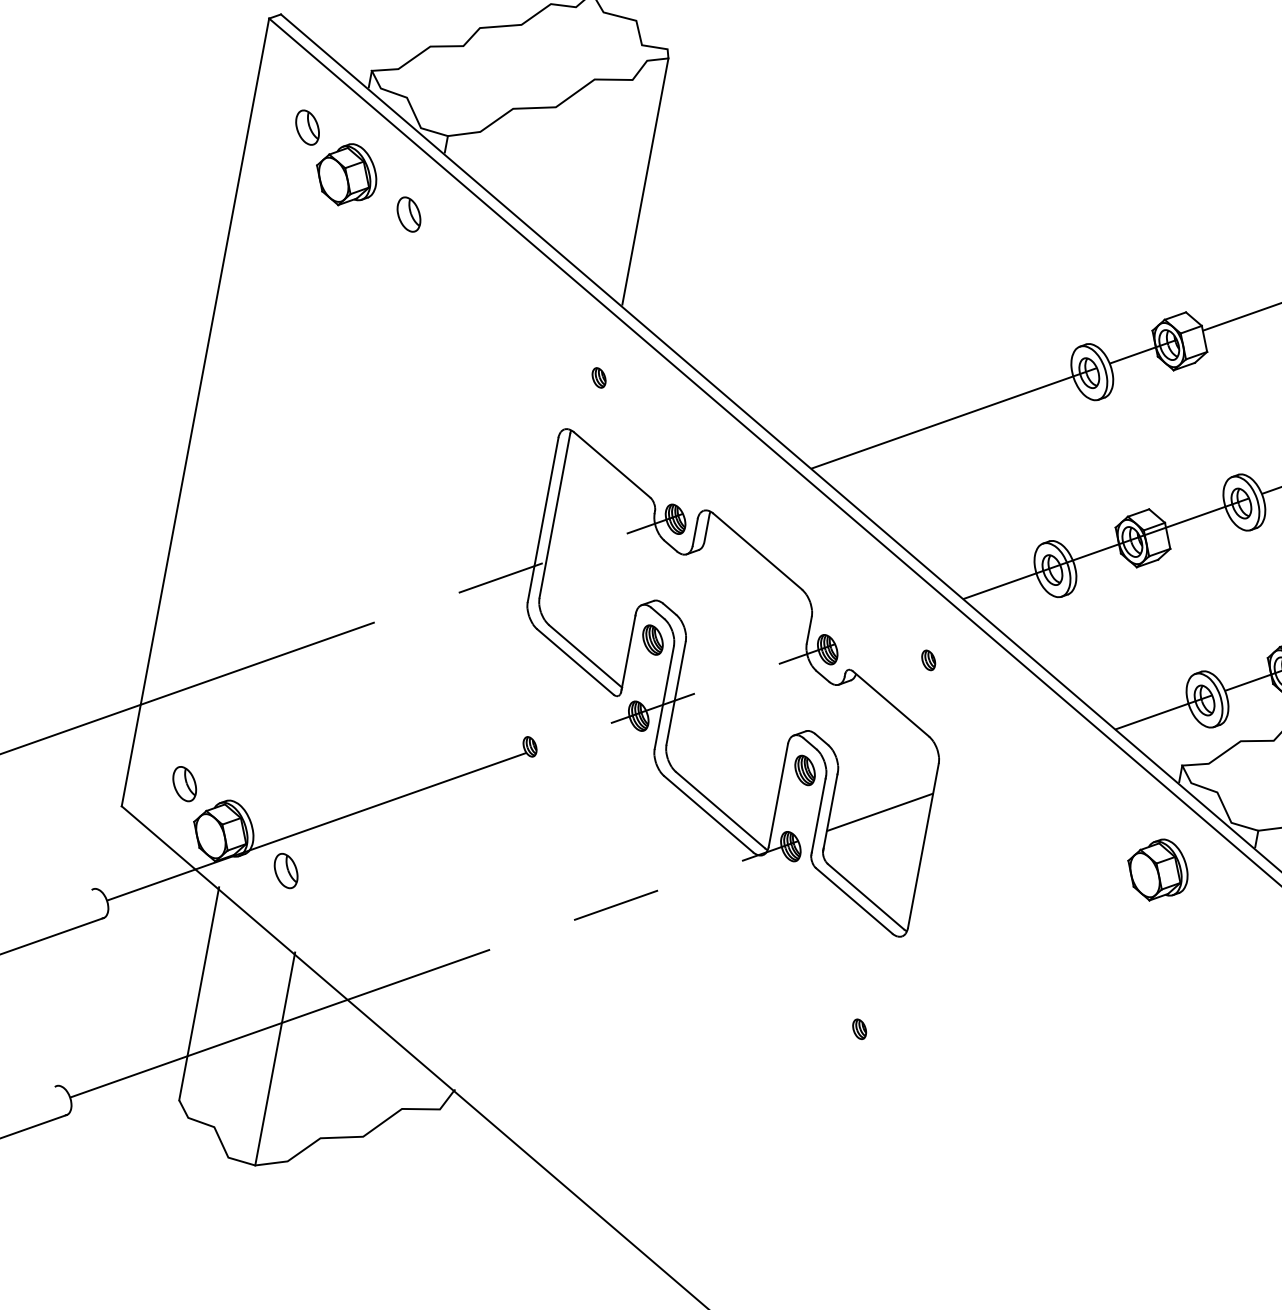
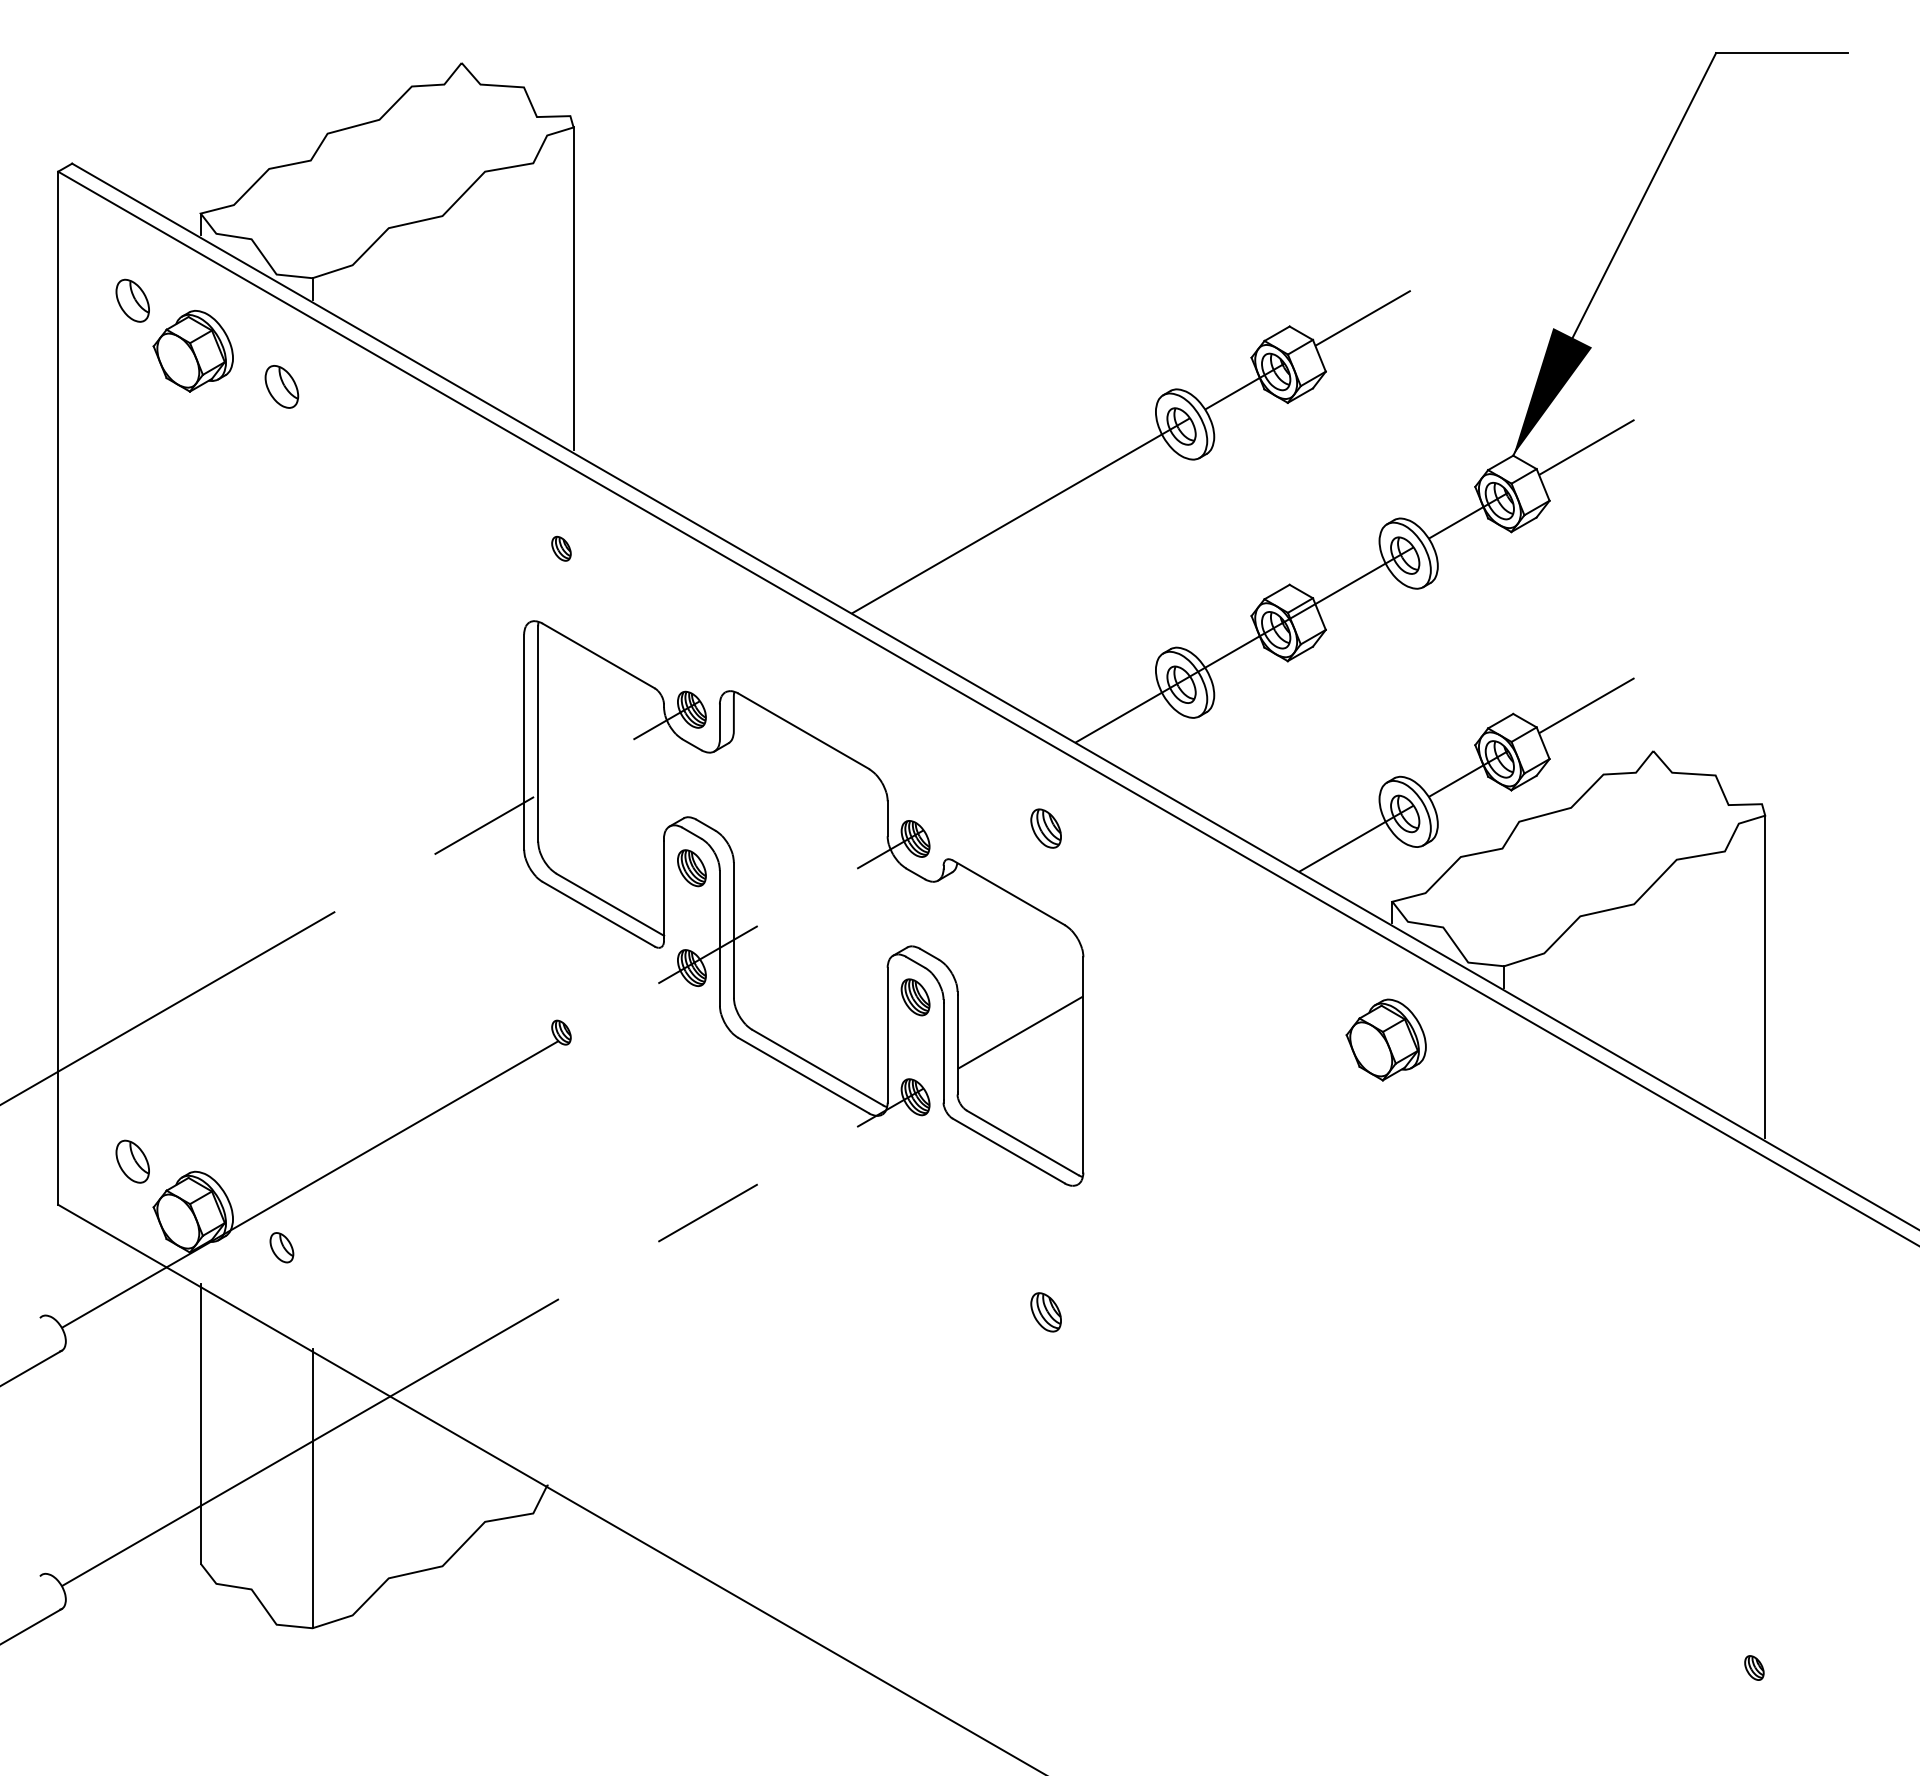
part: (928, 660) -> (1045, 828), size x1.6
part: (285, 870) -> (281, 1247), size x0.7
part: (859, 1029) -> (1045, 1312), size x1.6

